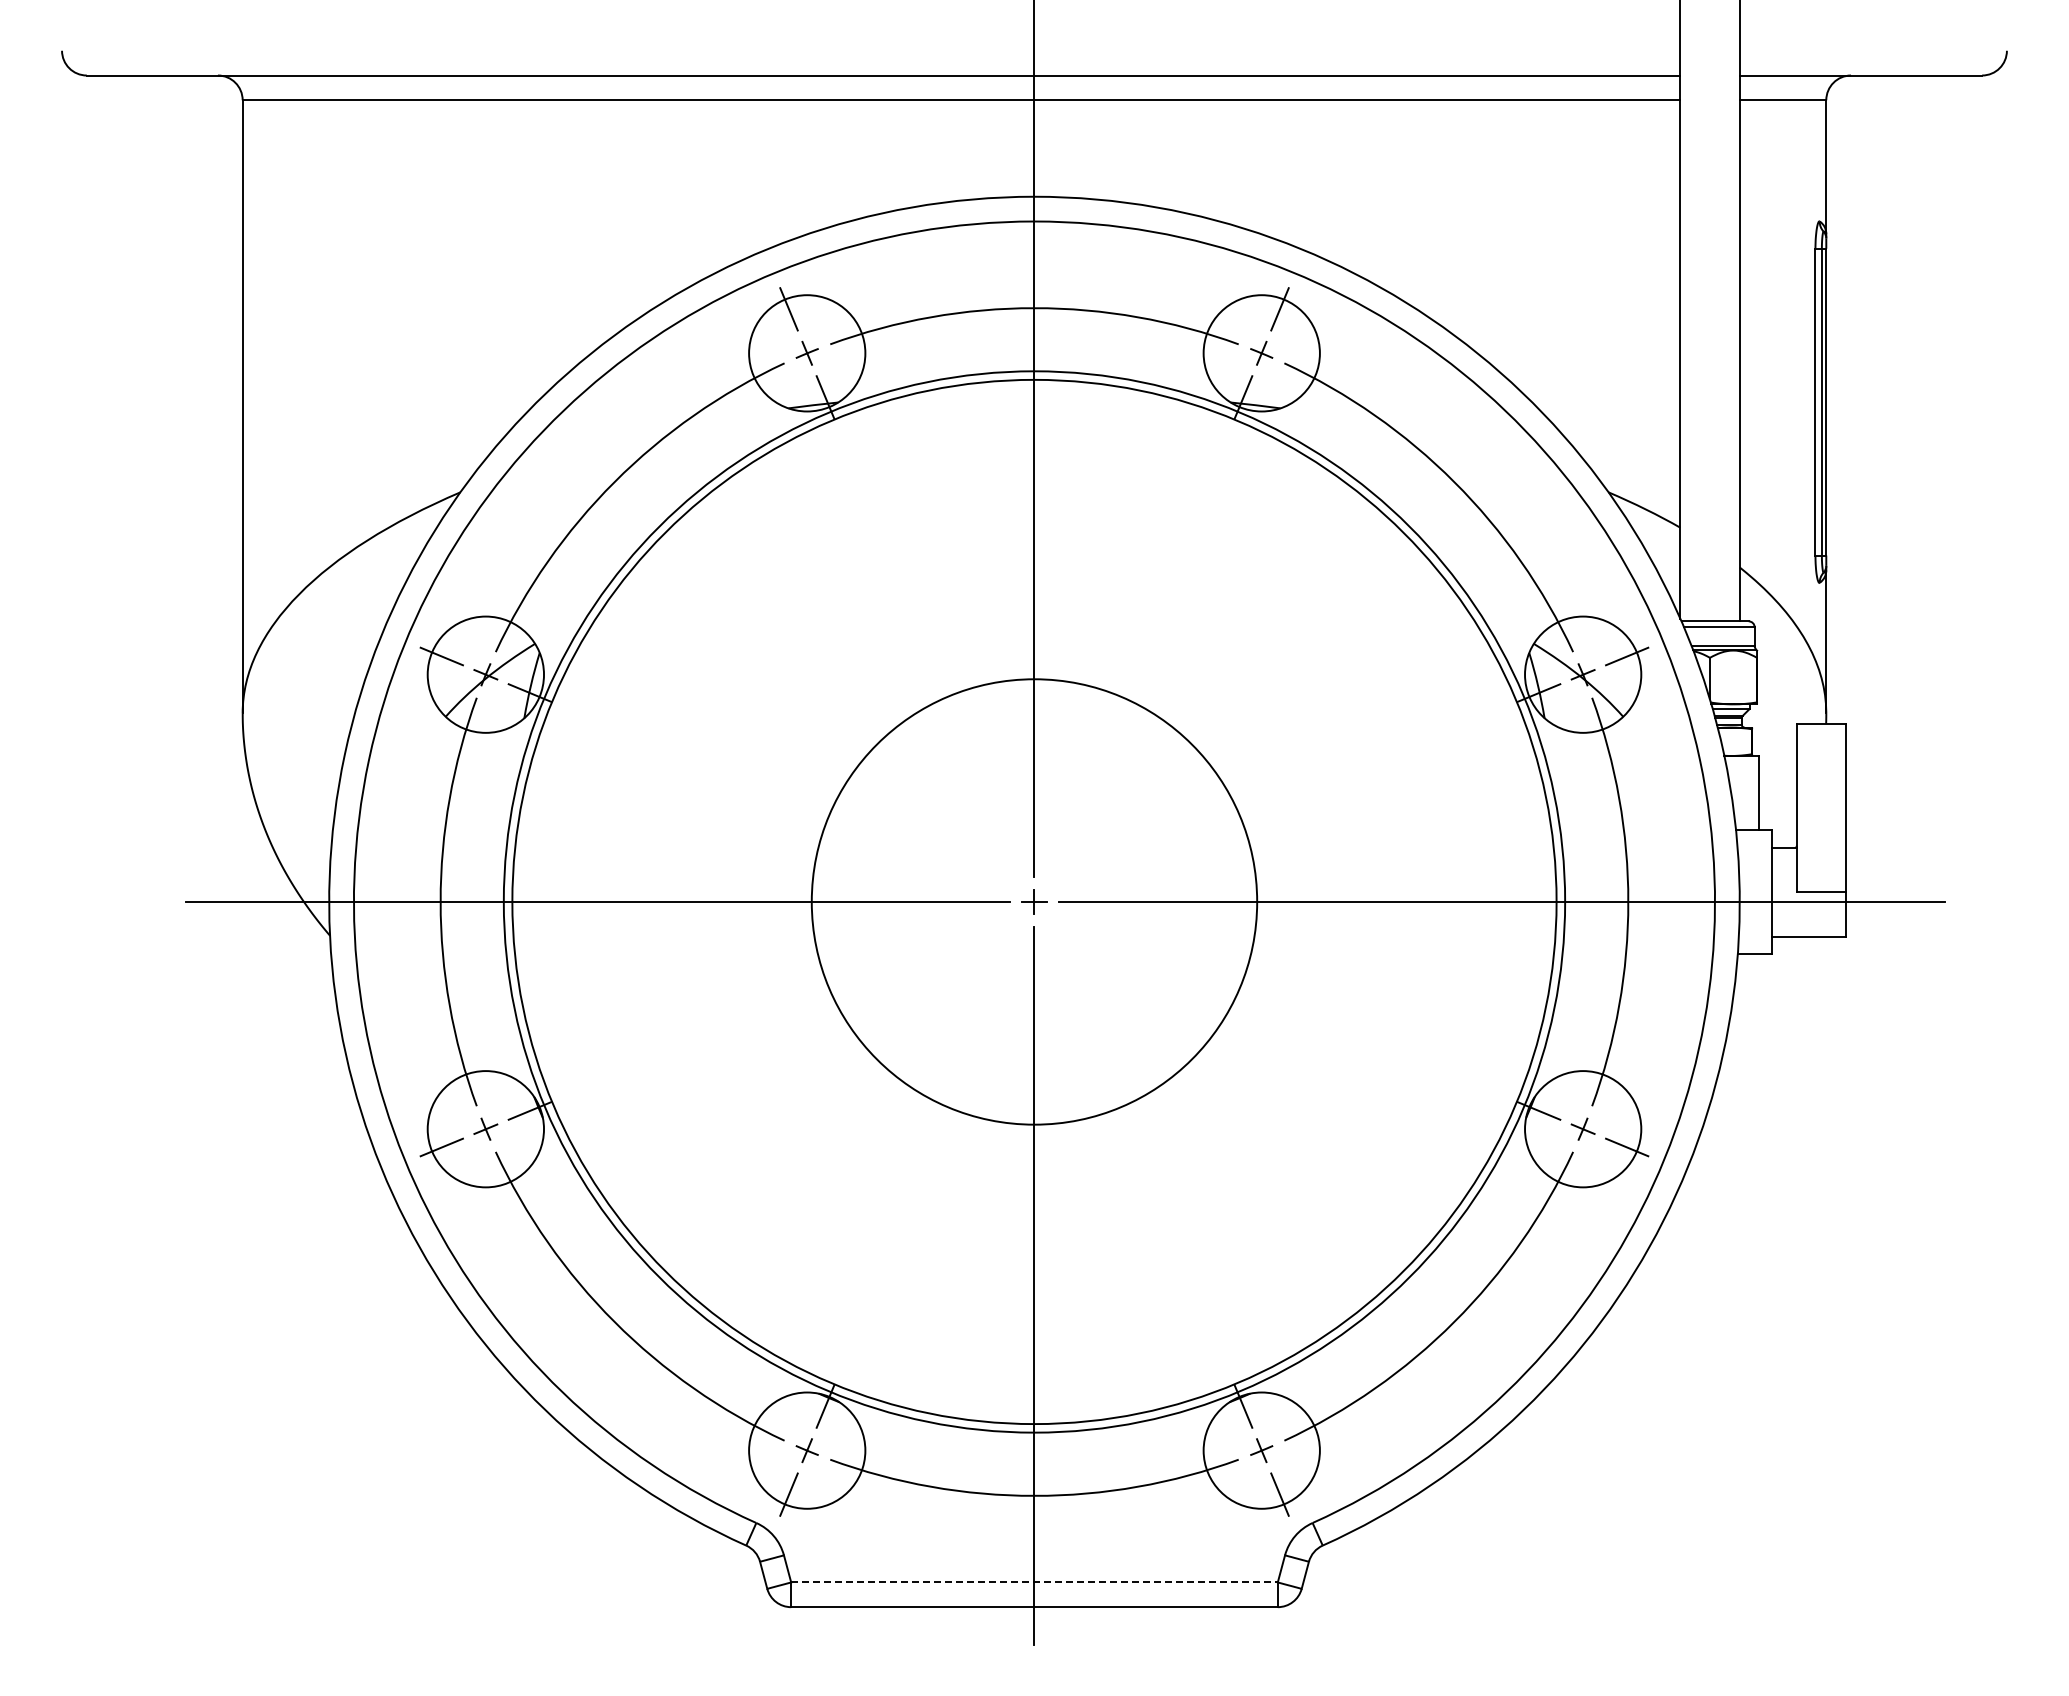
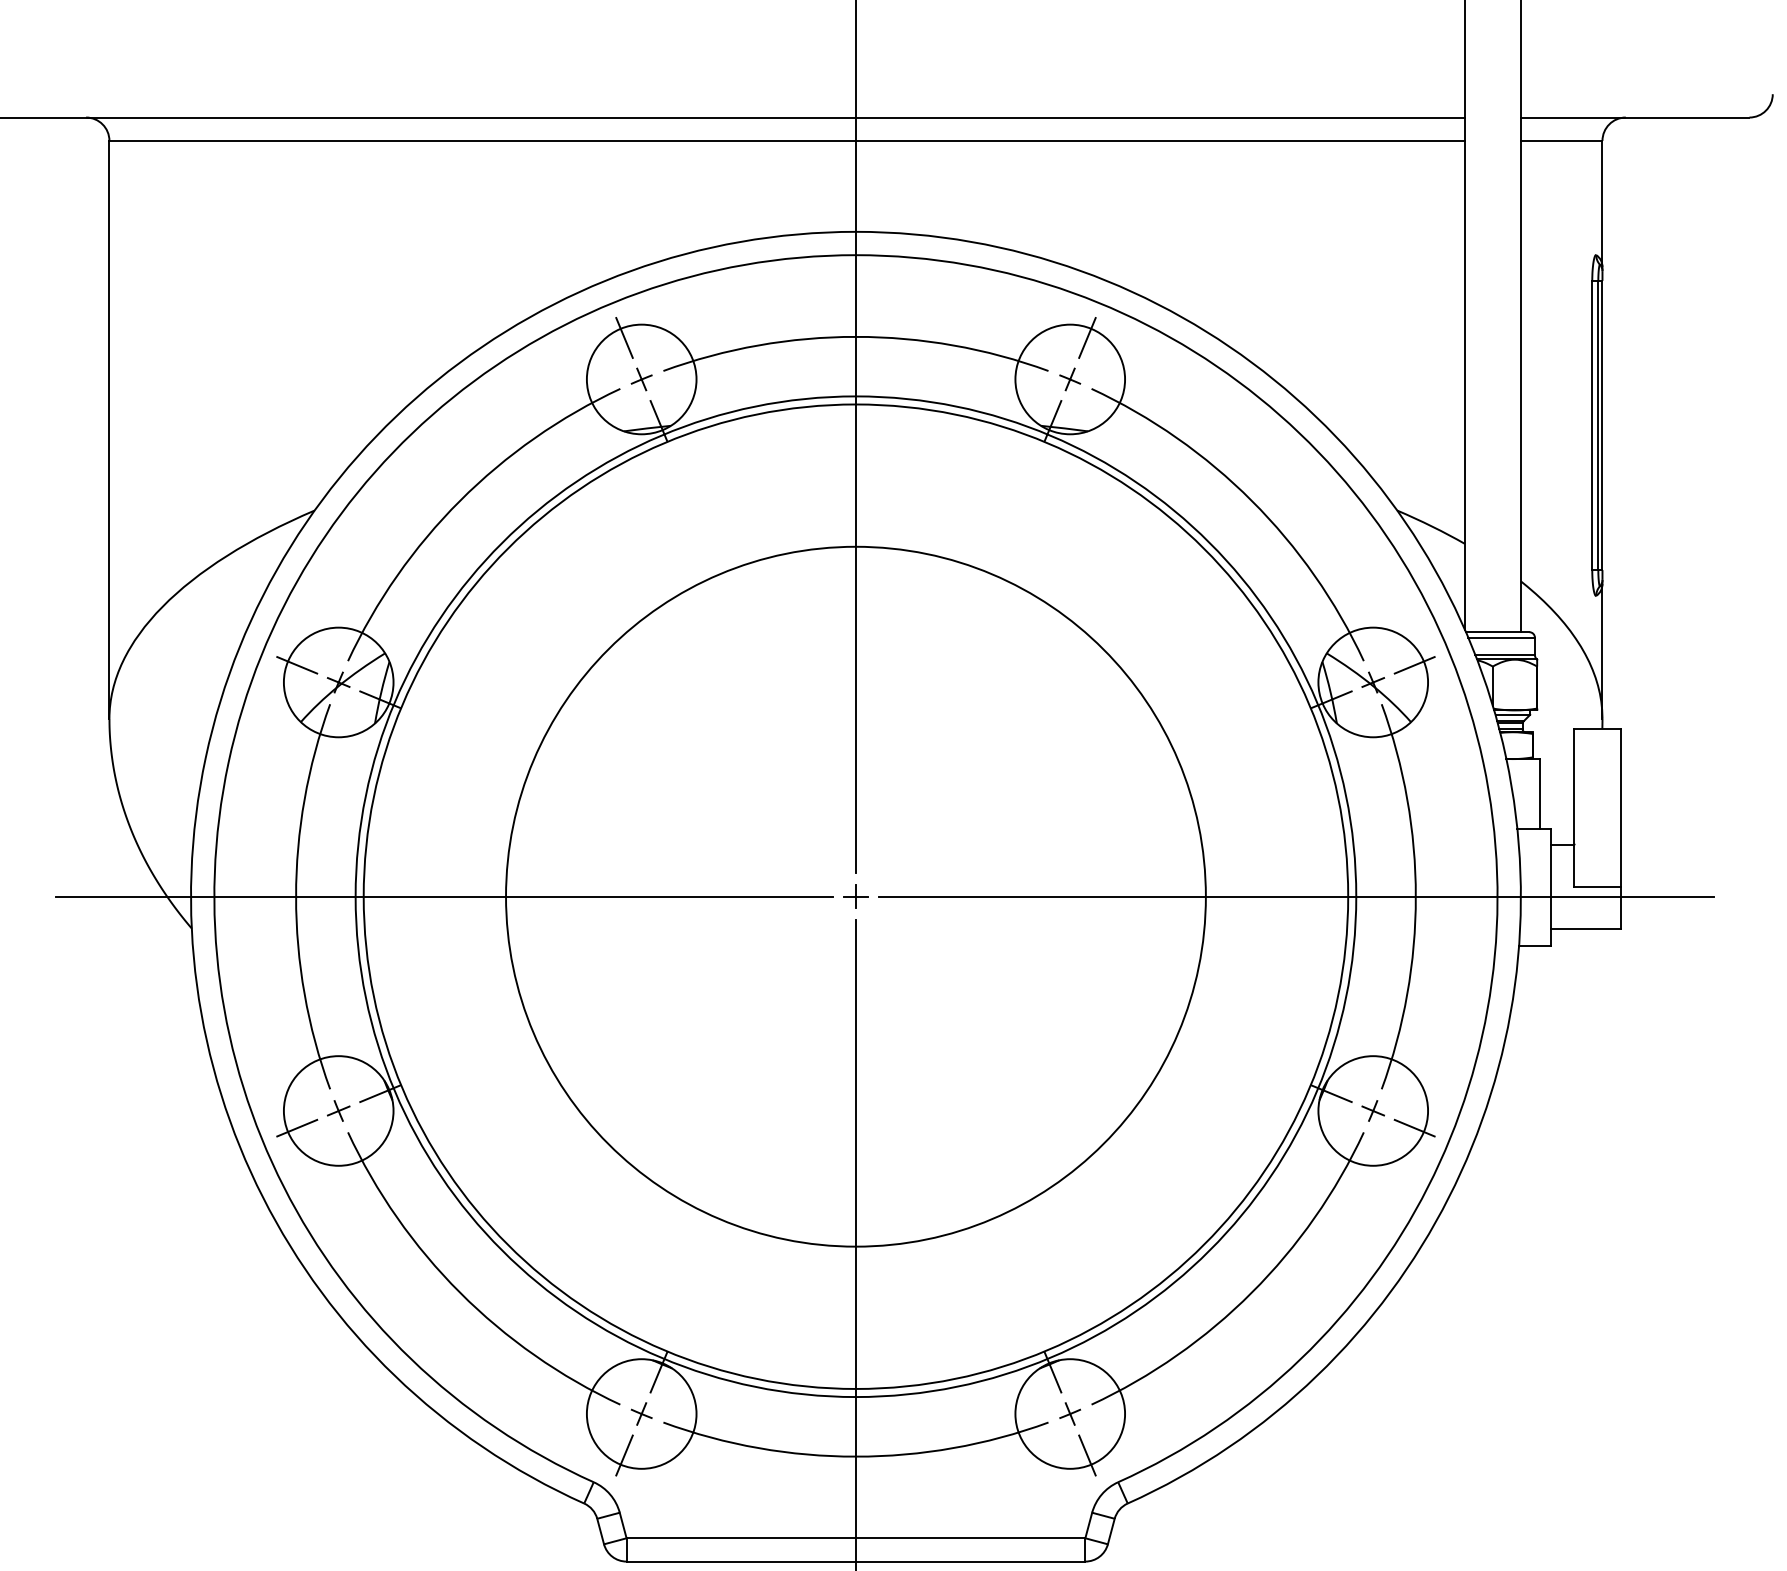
circle: (1034, 901) -> (855, 896), size x1.67
line: (1035, 1582) -> (856, 1538), dashed -> solid

